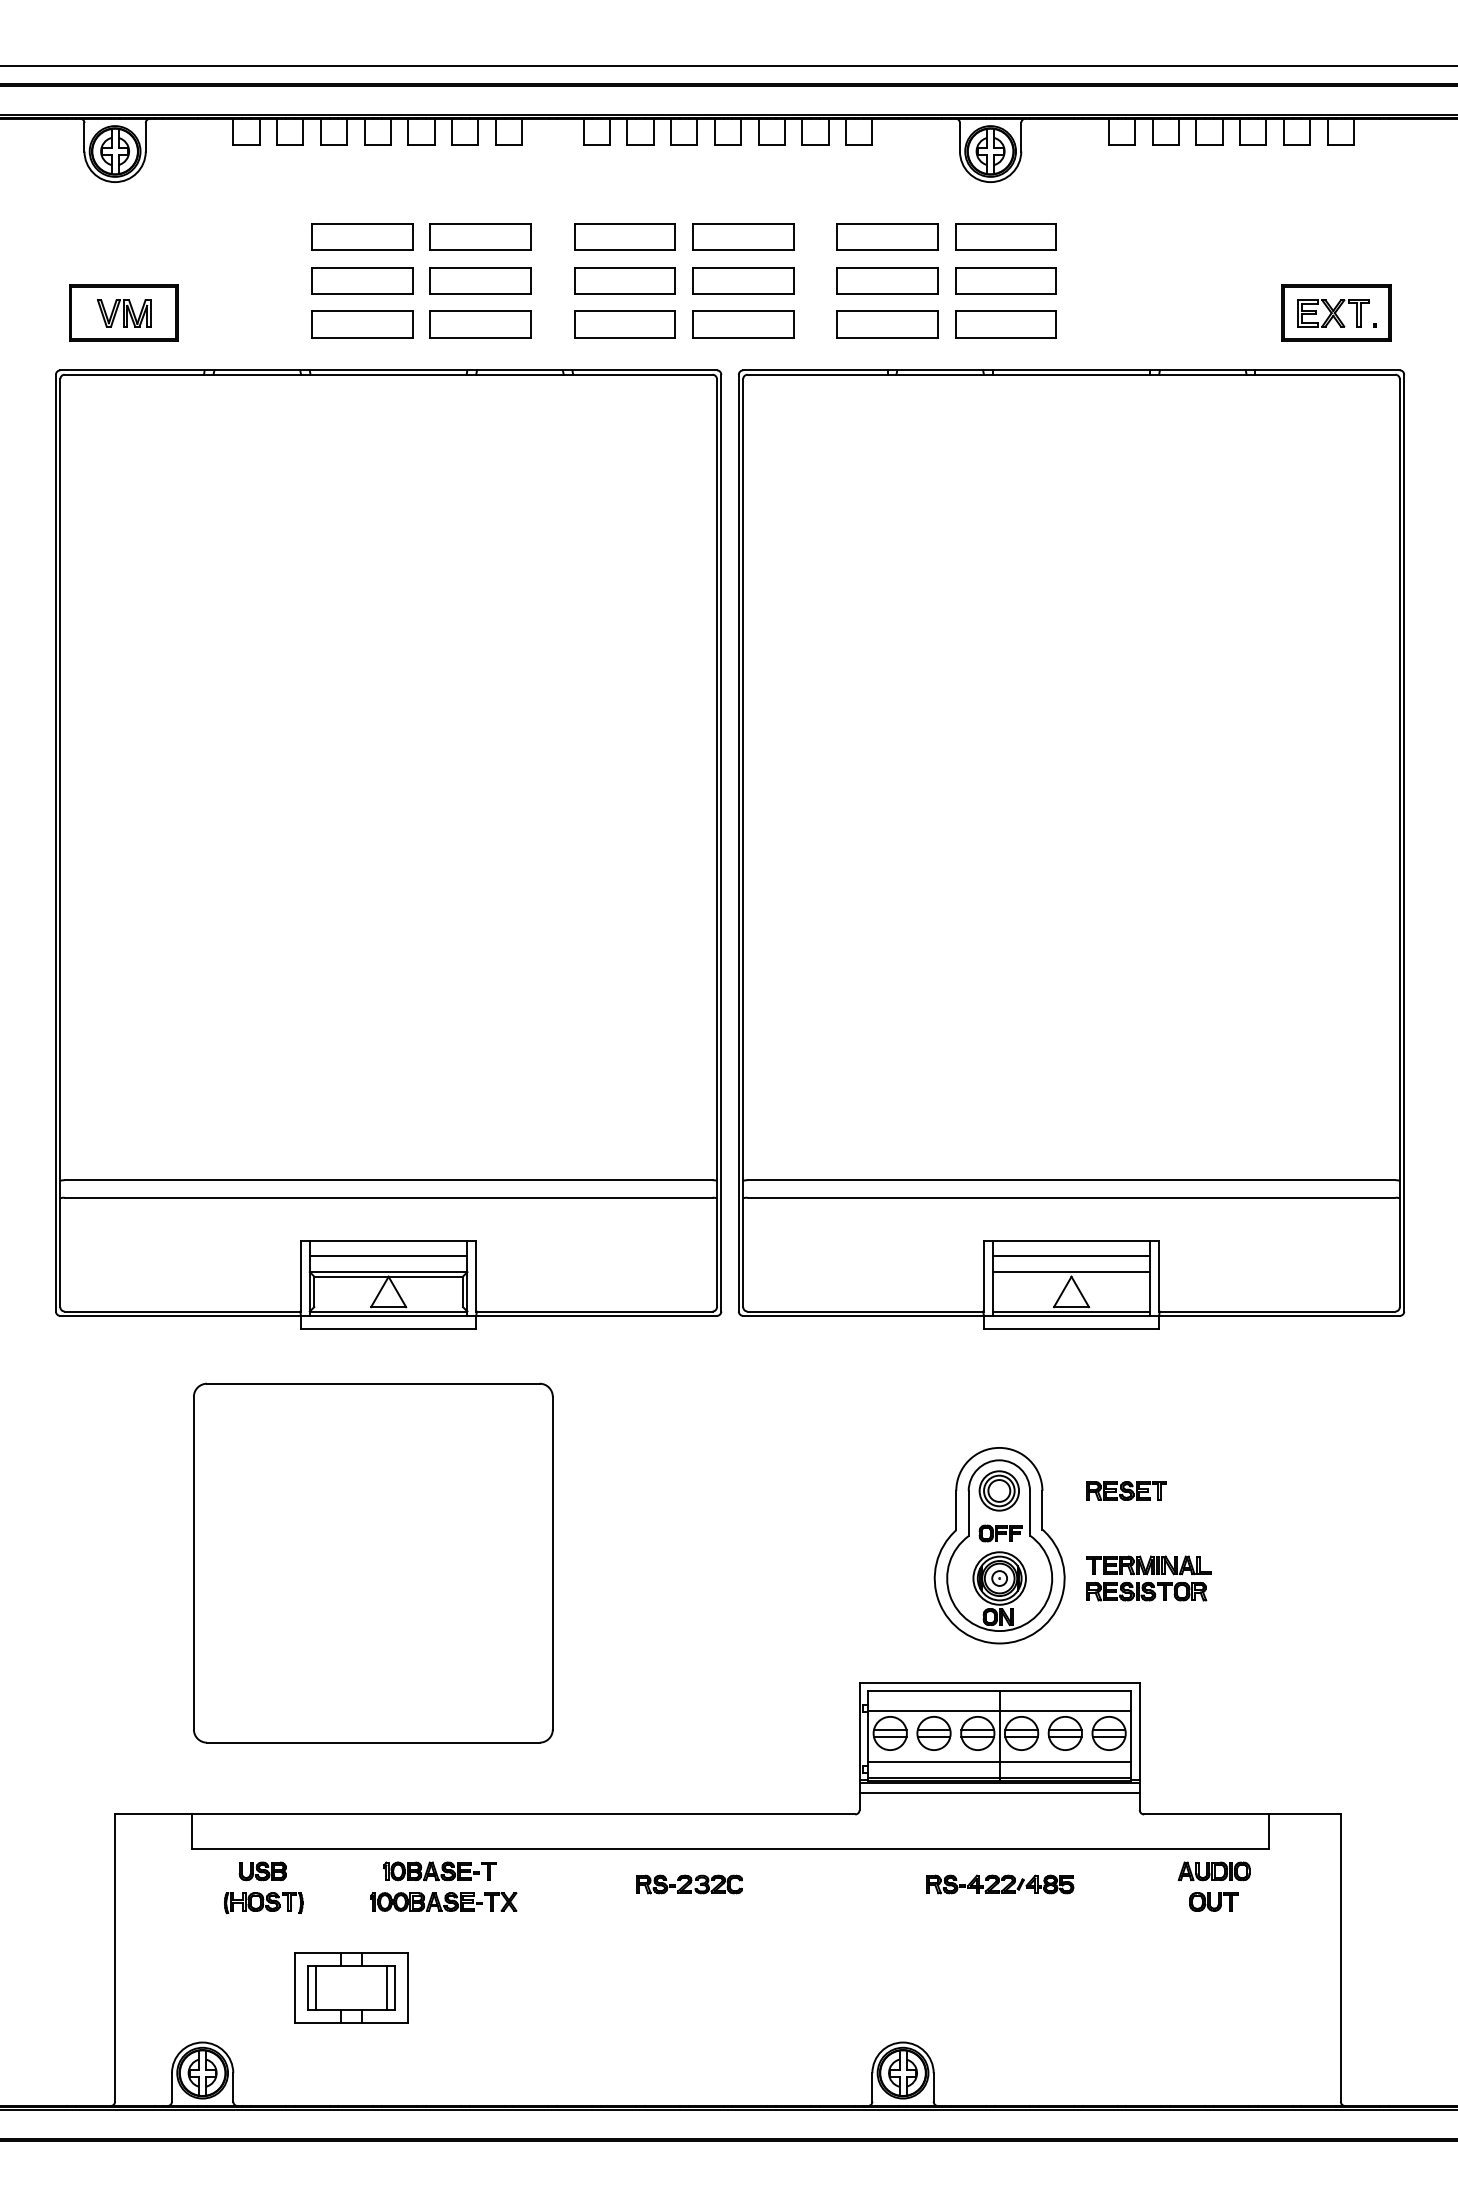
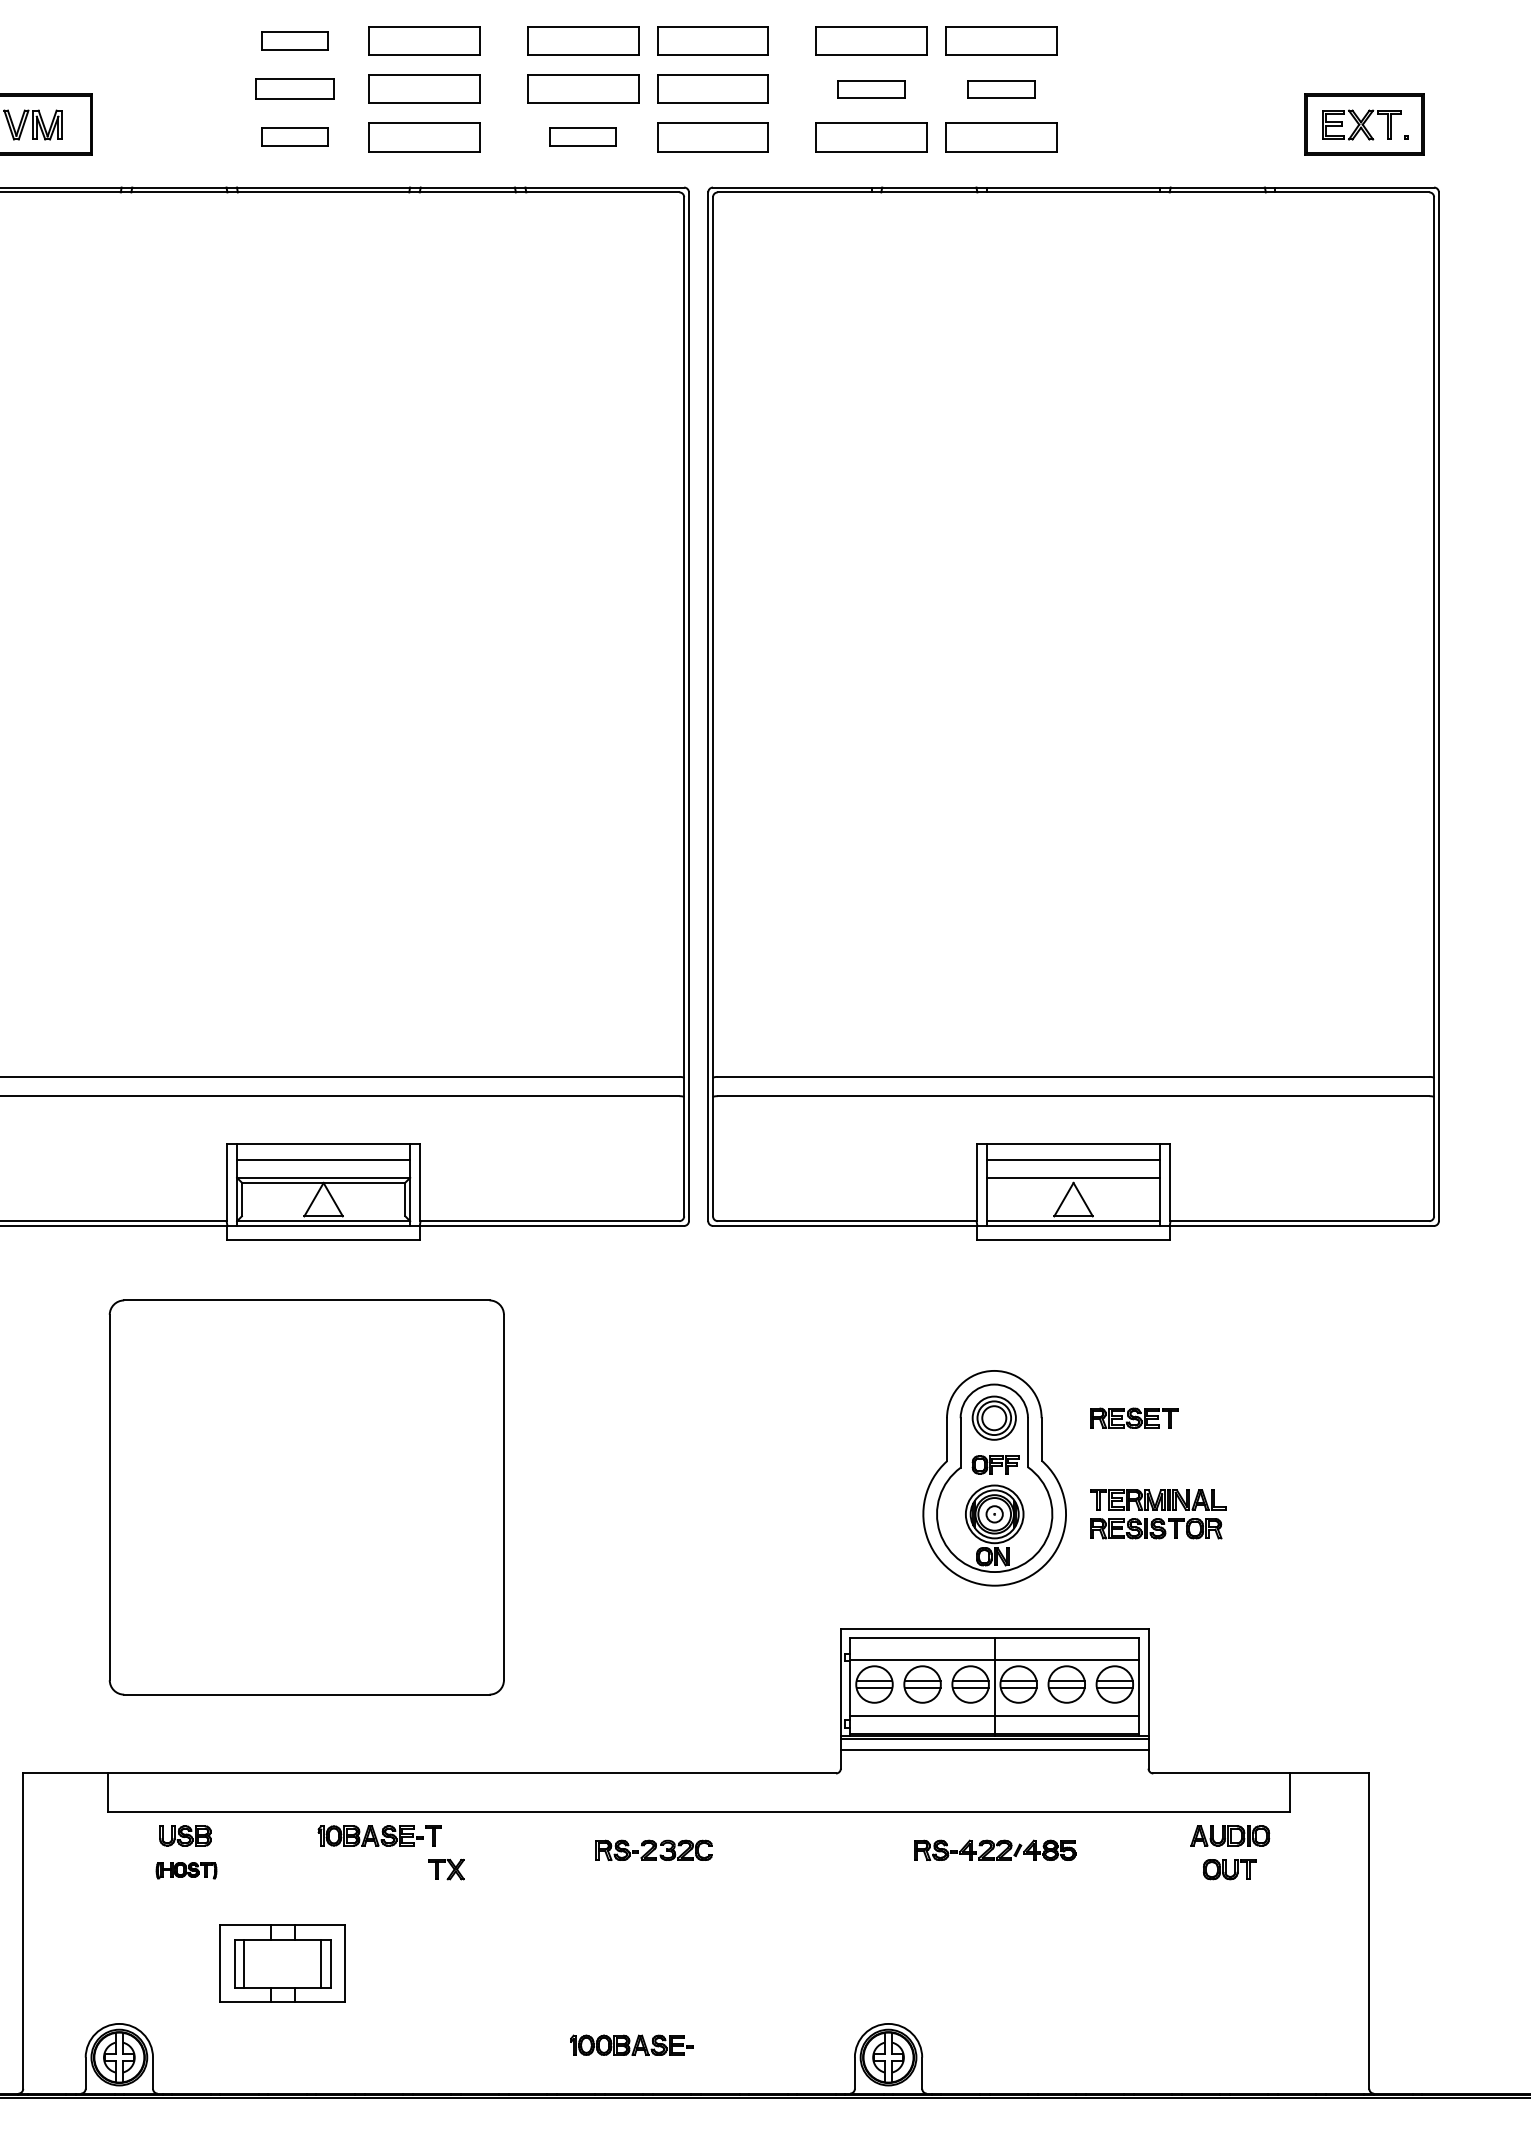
part: (362, 236) -> (294, 40), size x0.6
part: (362, 280) -> (294, 88), size x0.7
part: (887, 280) -> (871, 88), size x0.6
part: (1005, 280) -> (1001, 88), size x0.6
part: (362, 324) -> (294, 137), size x0.6
part: (624, 324) -> (582, 137), size x0.6
part: (426, 1901) -> (632, 2044), moved
part: (263, 1902) -> (186, 1870), size x0.7

